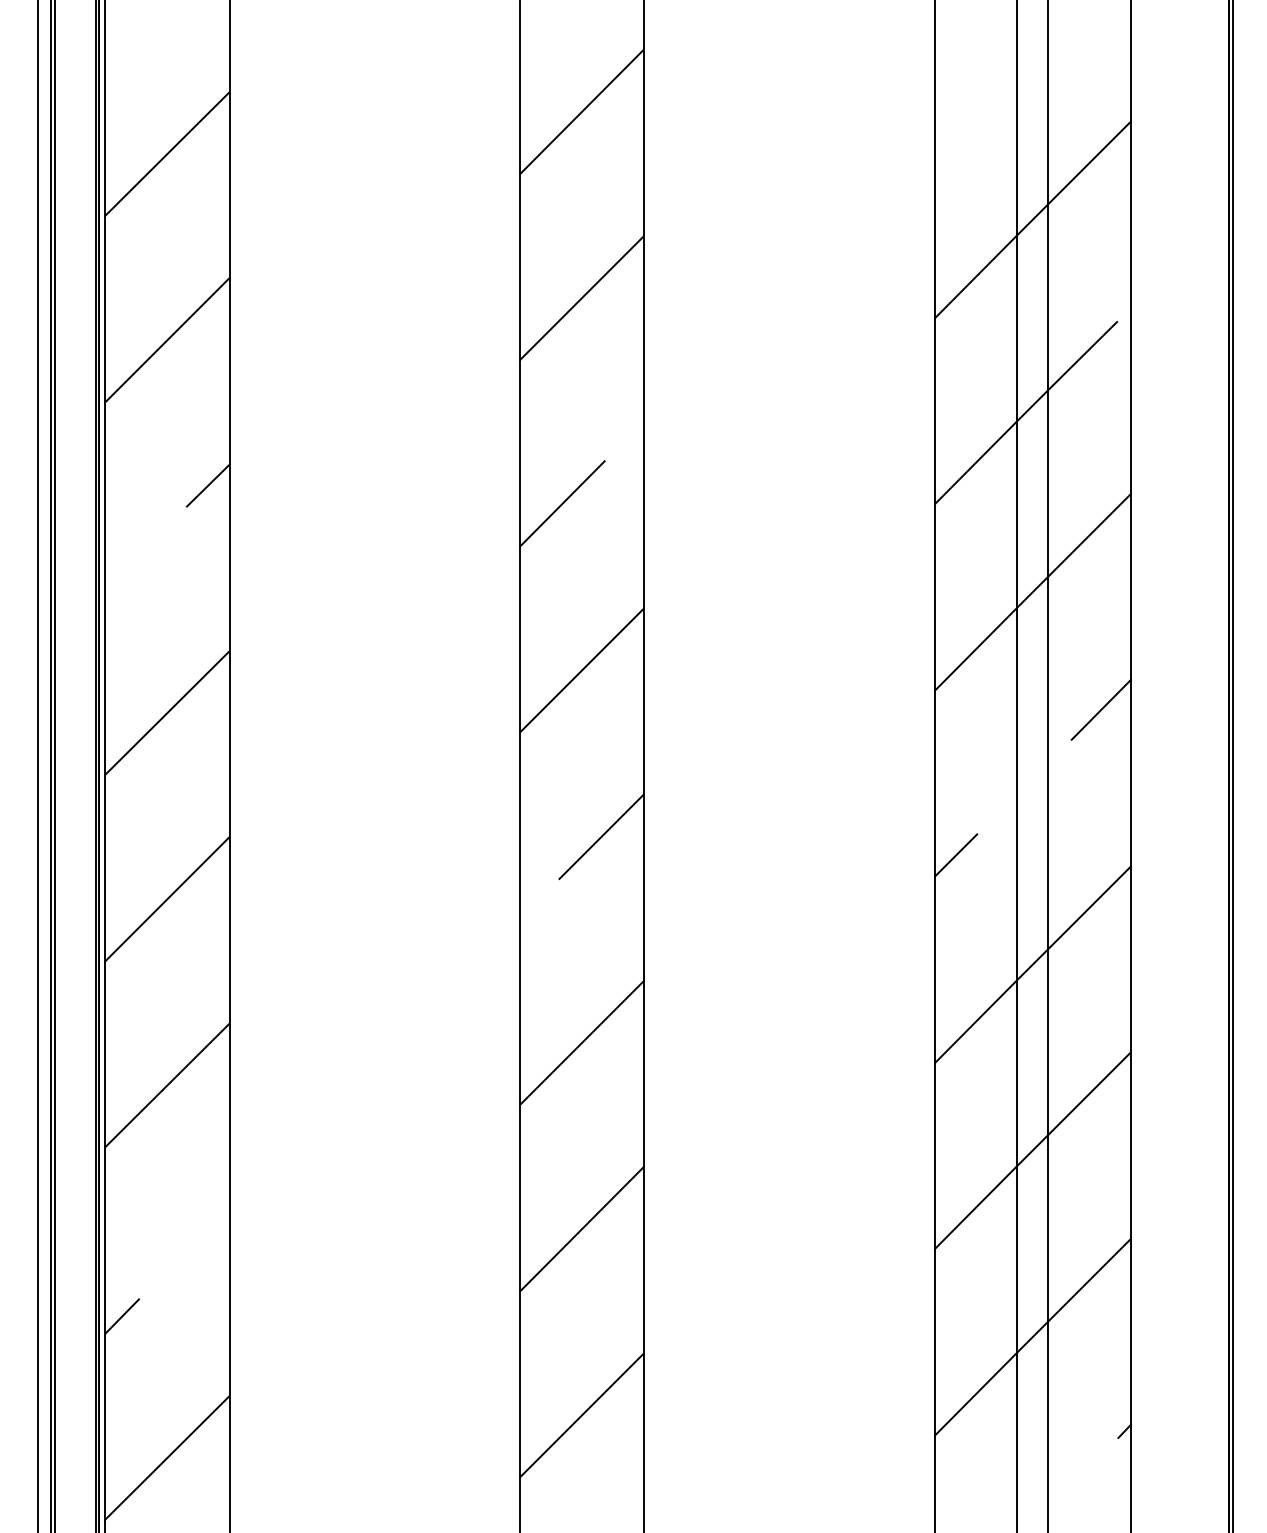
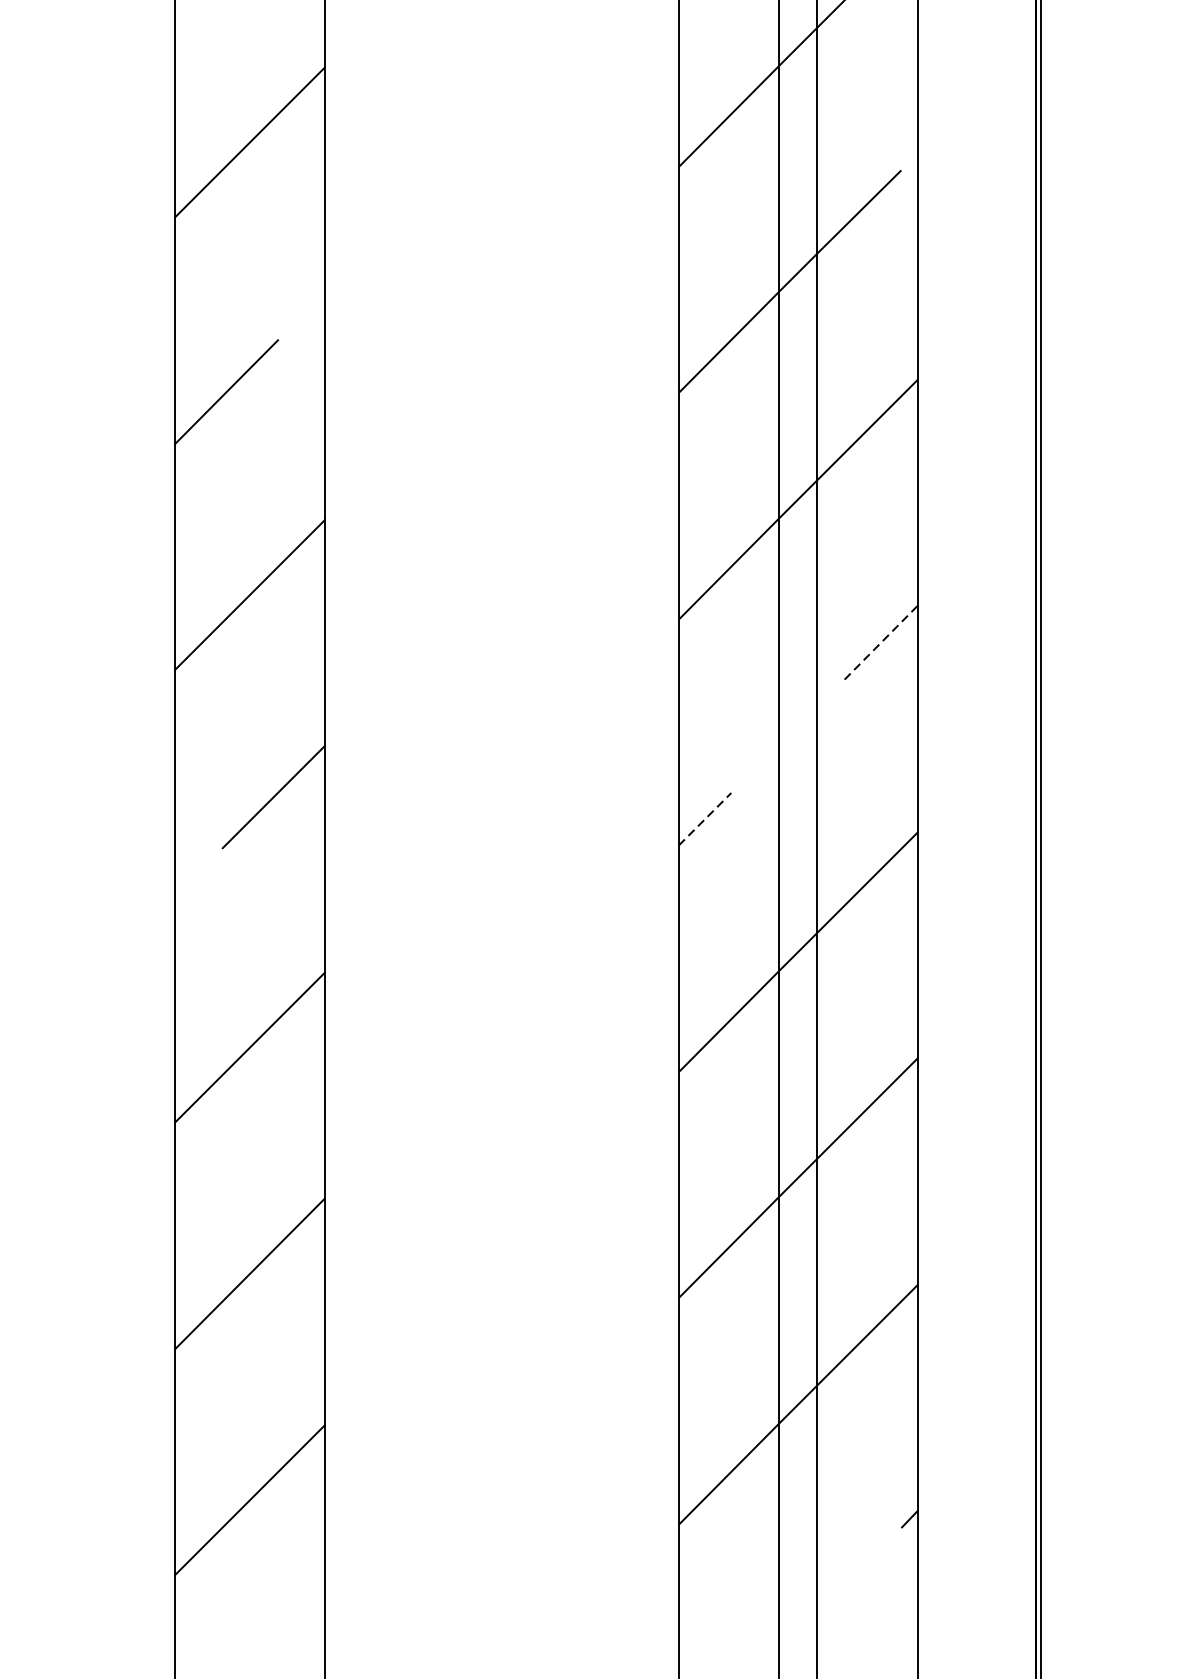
line: (1101, 709) -> (881, 642), solid -> dashed
line: (956, 855) -> (705, 819), solid -> dashed

